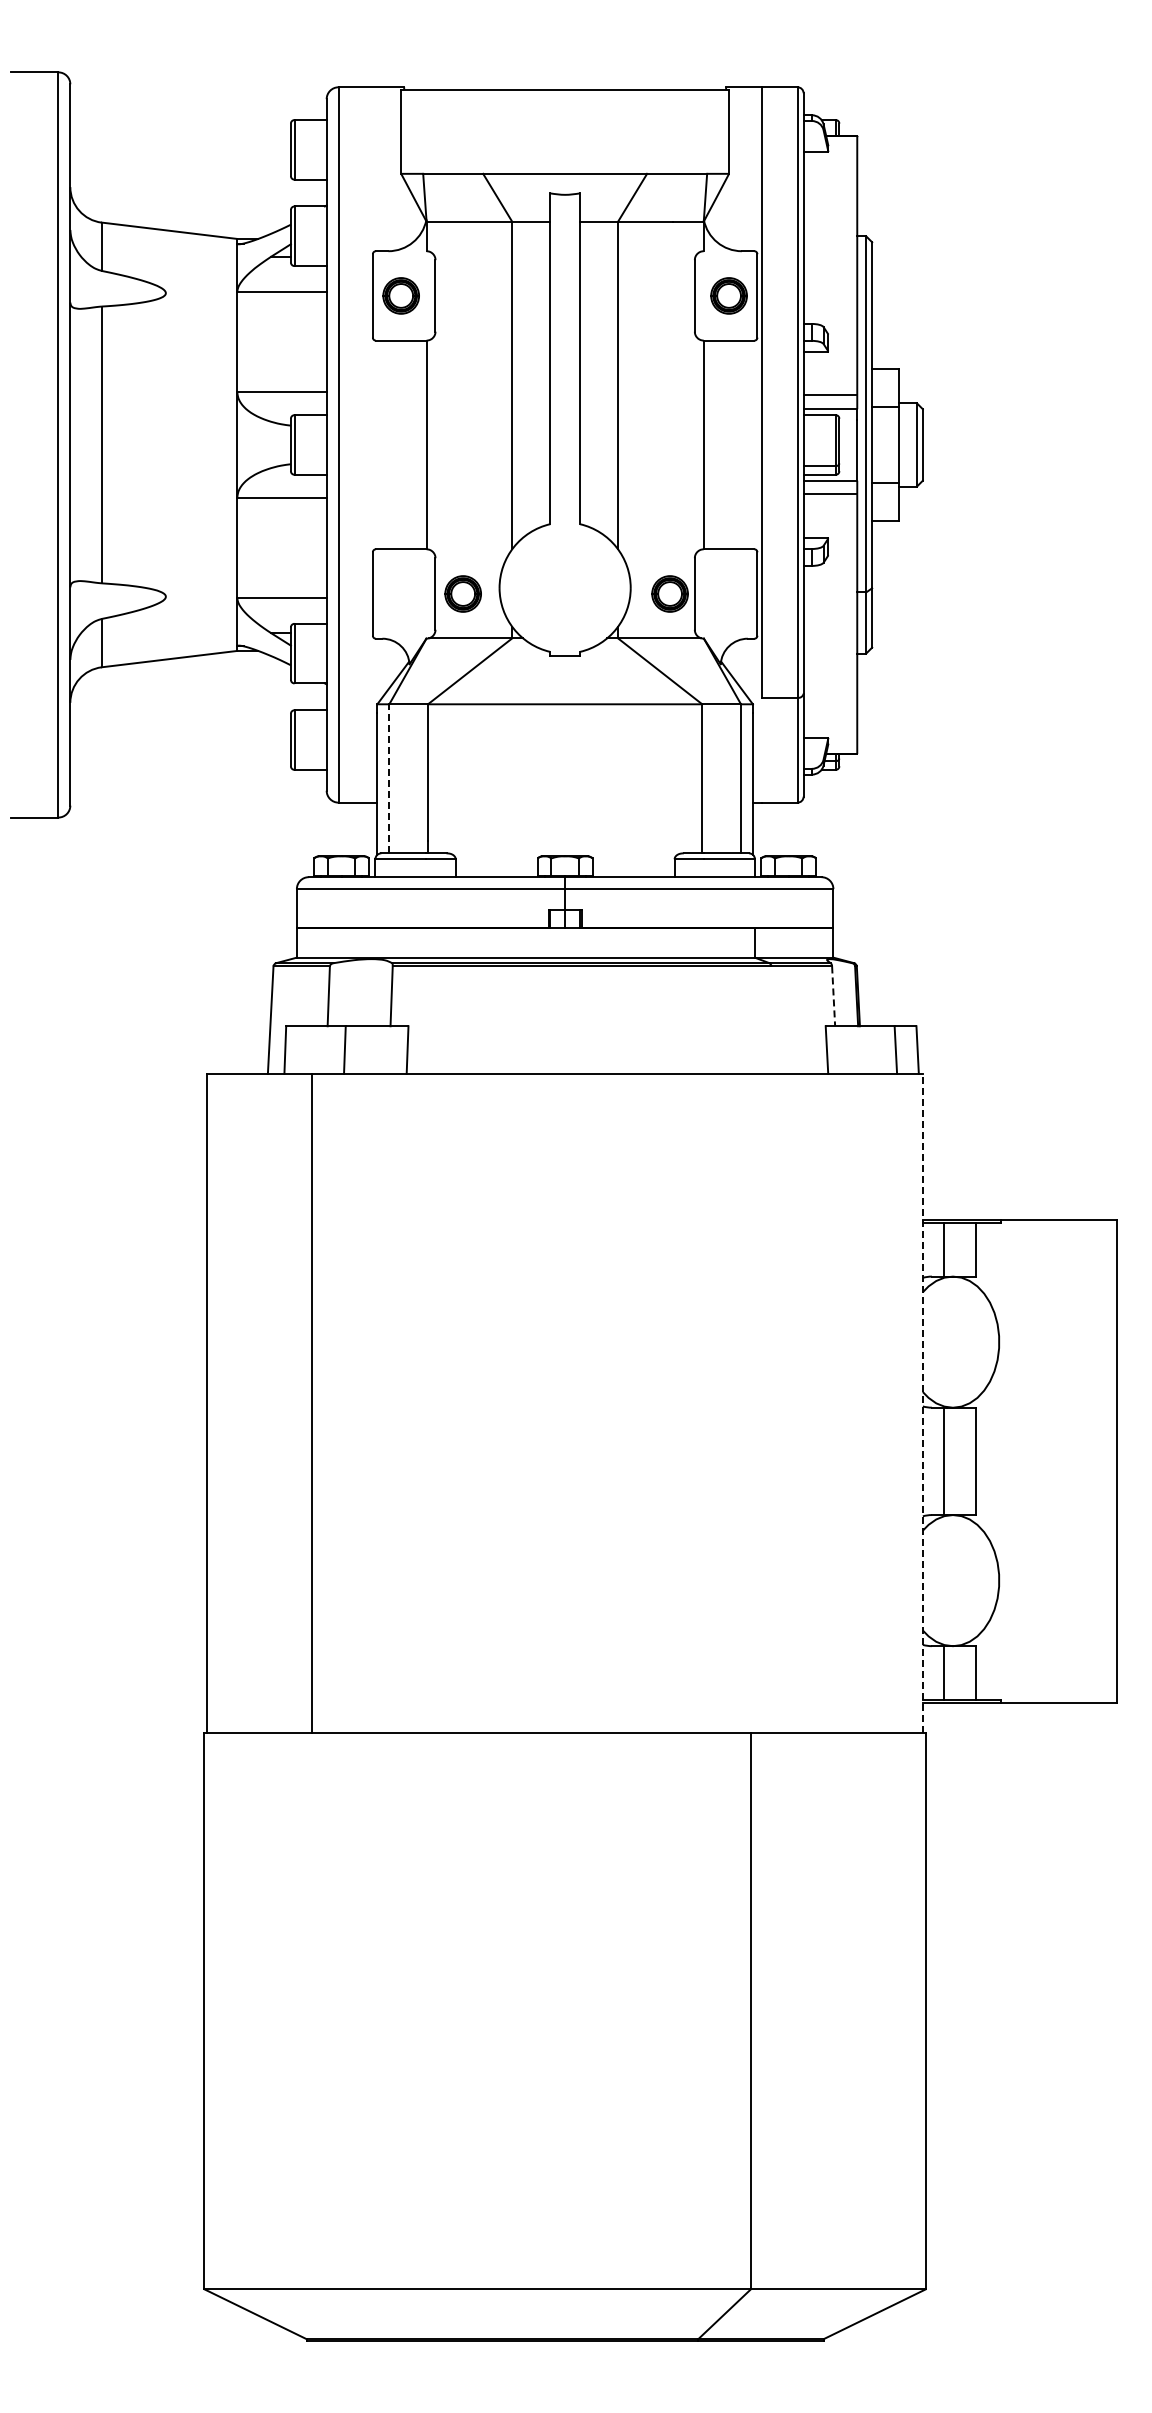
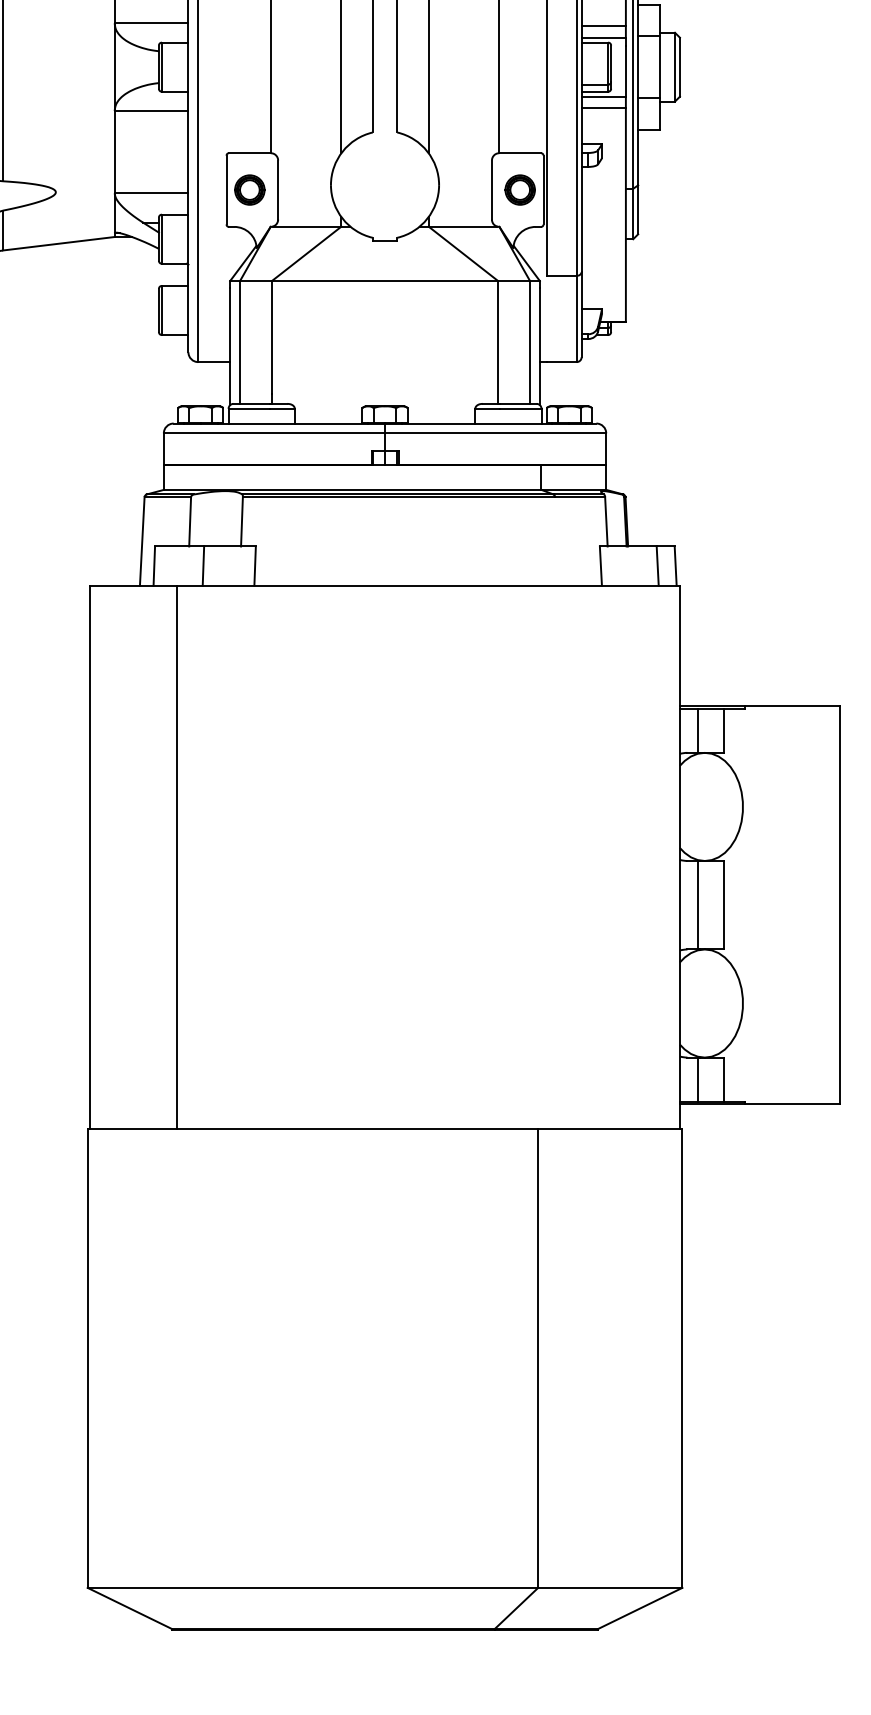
part: (462, 593) -> (249, 189), moved
part: (669, 593) -> (519, 189), moved
line: (389, 778) -> (240, 342), dashed -> solid
line: (833, 996) -> (606, 521), dashed -> solid
line: (922, 1402) -> (679, 856), dashed -> solid

